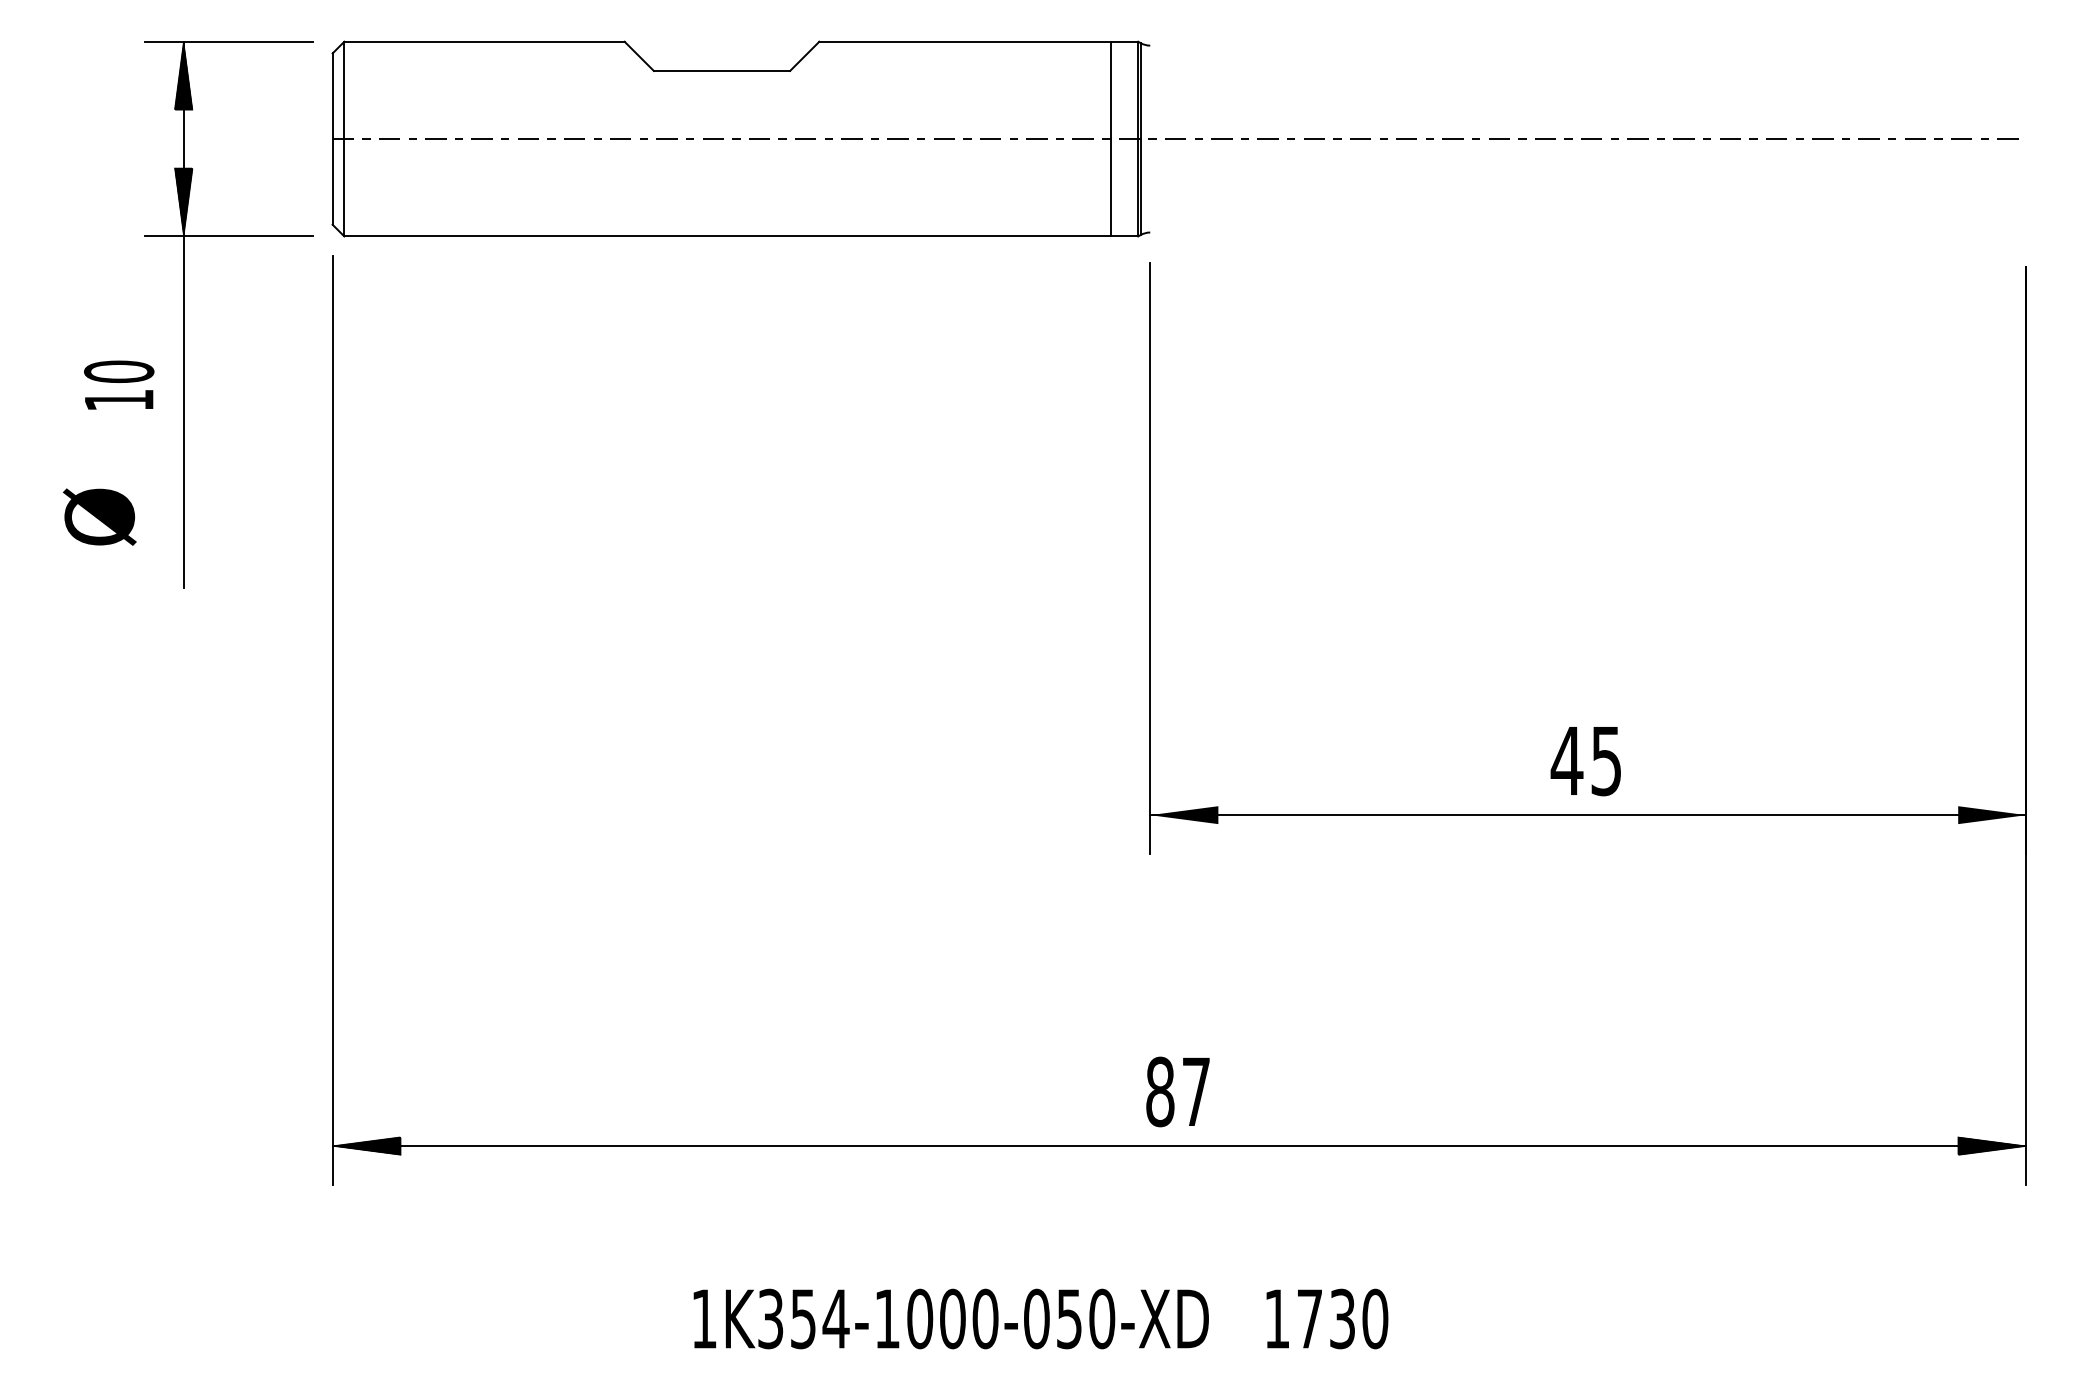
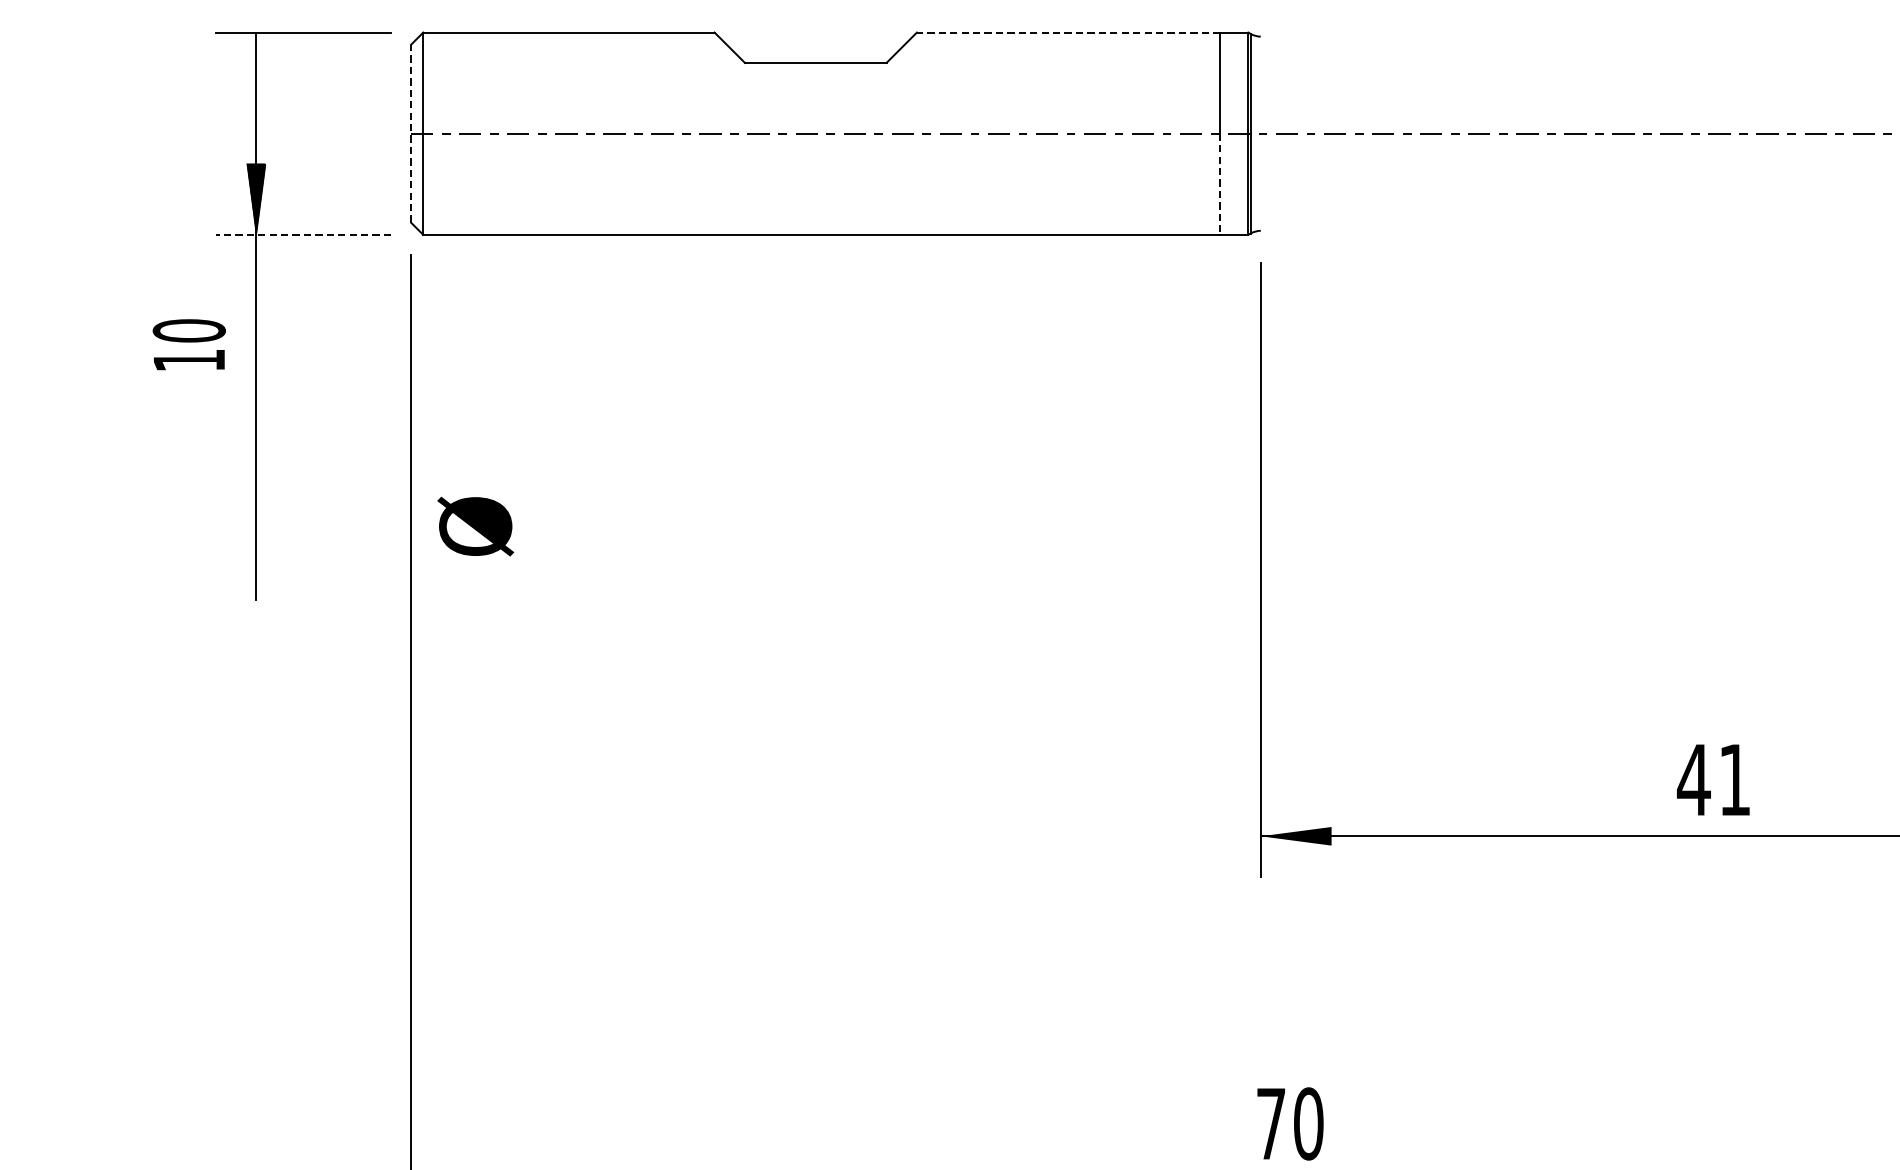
line: (964, 41) -> (1067, 32), solid -> dashed
hatch: (183, 75) -> (256, 67), removed
line: (332, 139) -> (410, 134), solid -> dashed
line: (1111, 187) -> (1220, 184), solid -> dashed
line: (228, 236) -> (302, 234), solid -> dashed
text: (119, 384) -> (189, 344), moved
text: (99, 516) -> (475, 525), moved
text: (1605, 761) -> (1733, 780), 45 -> 41
text: (1178, 1091) -> (1290, 1123), 87 -> 70

